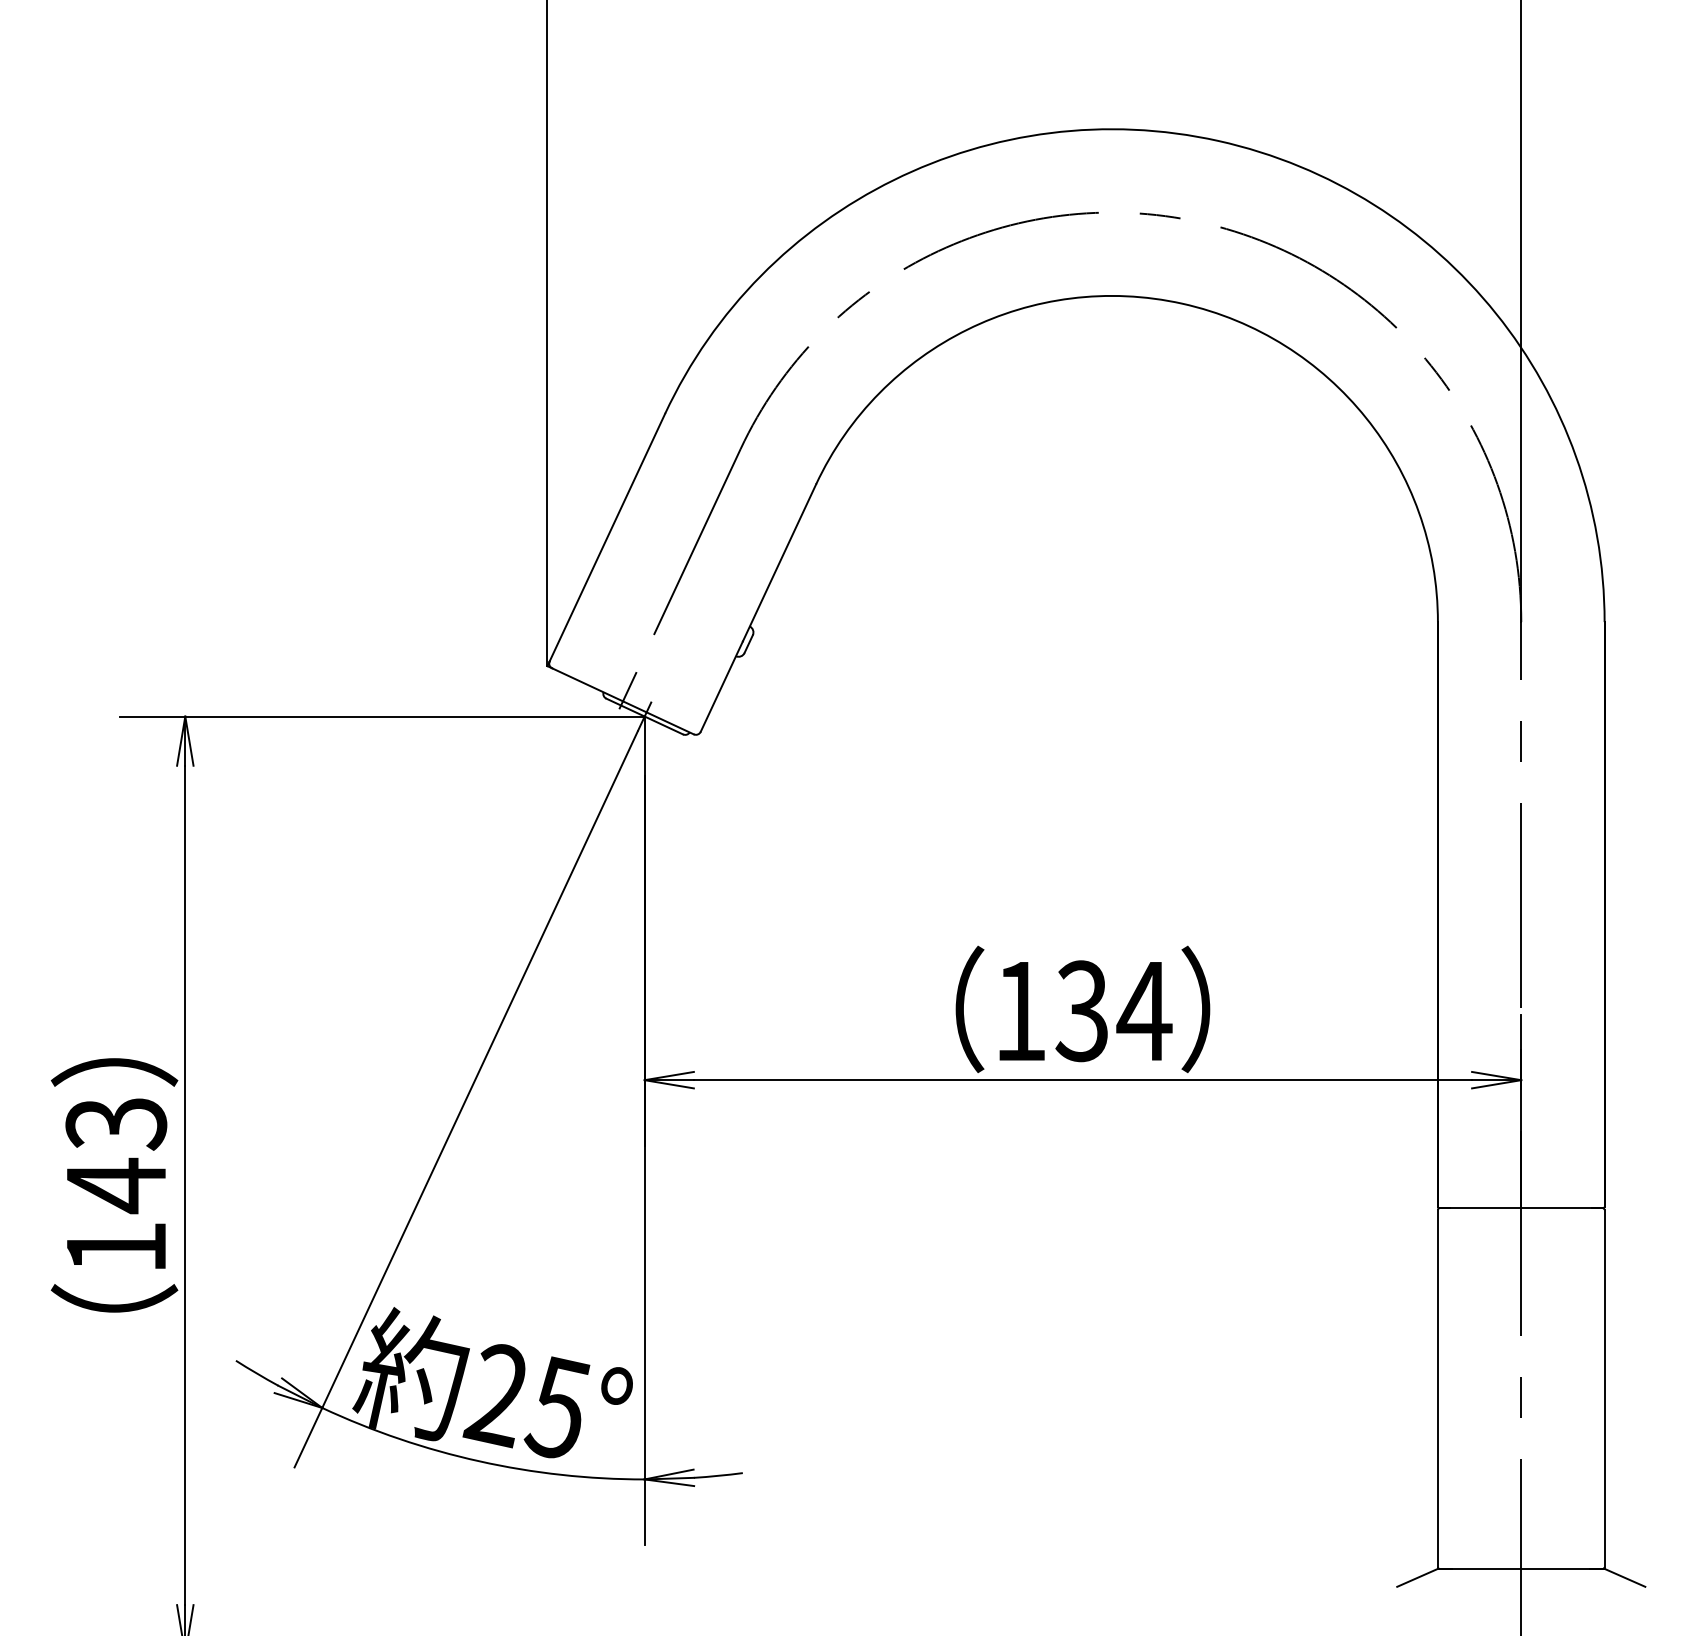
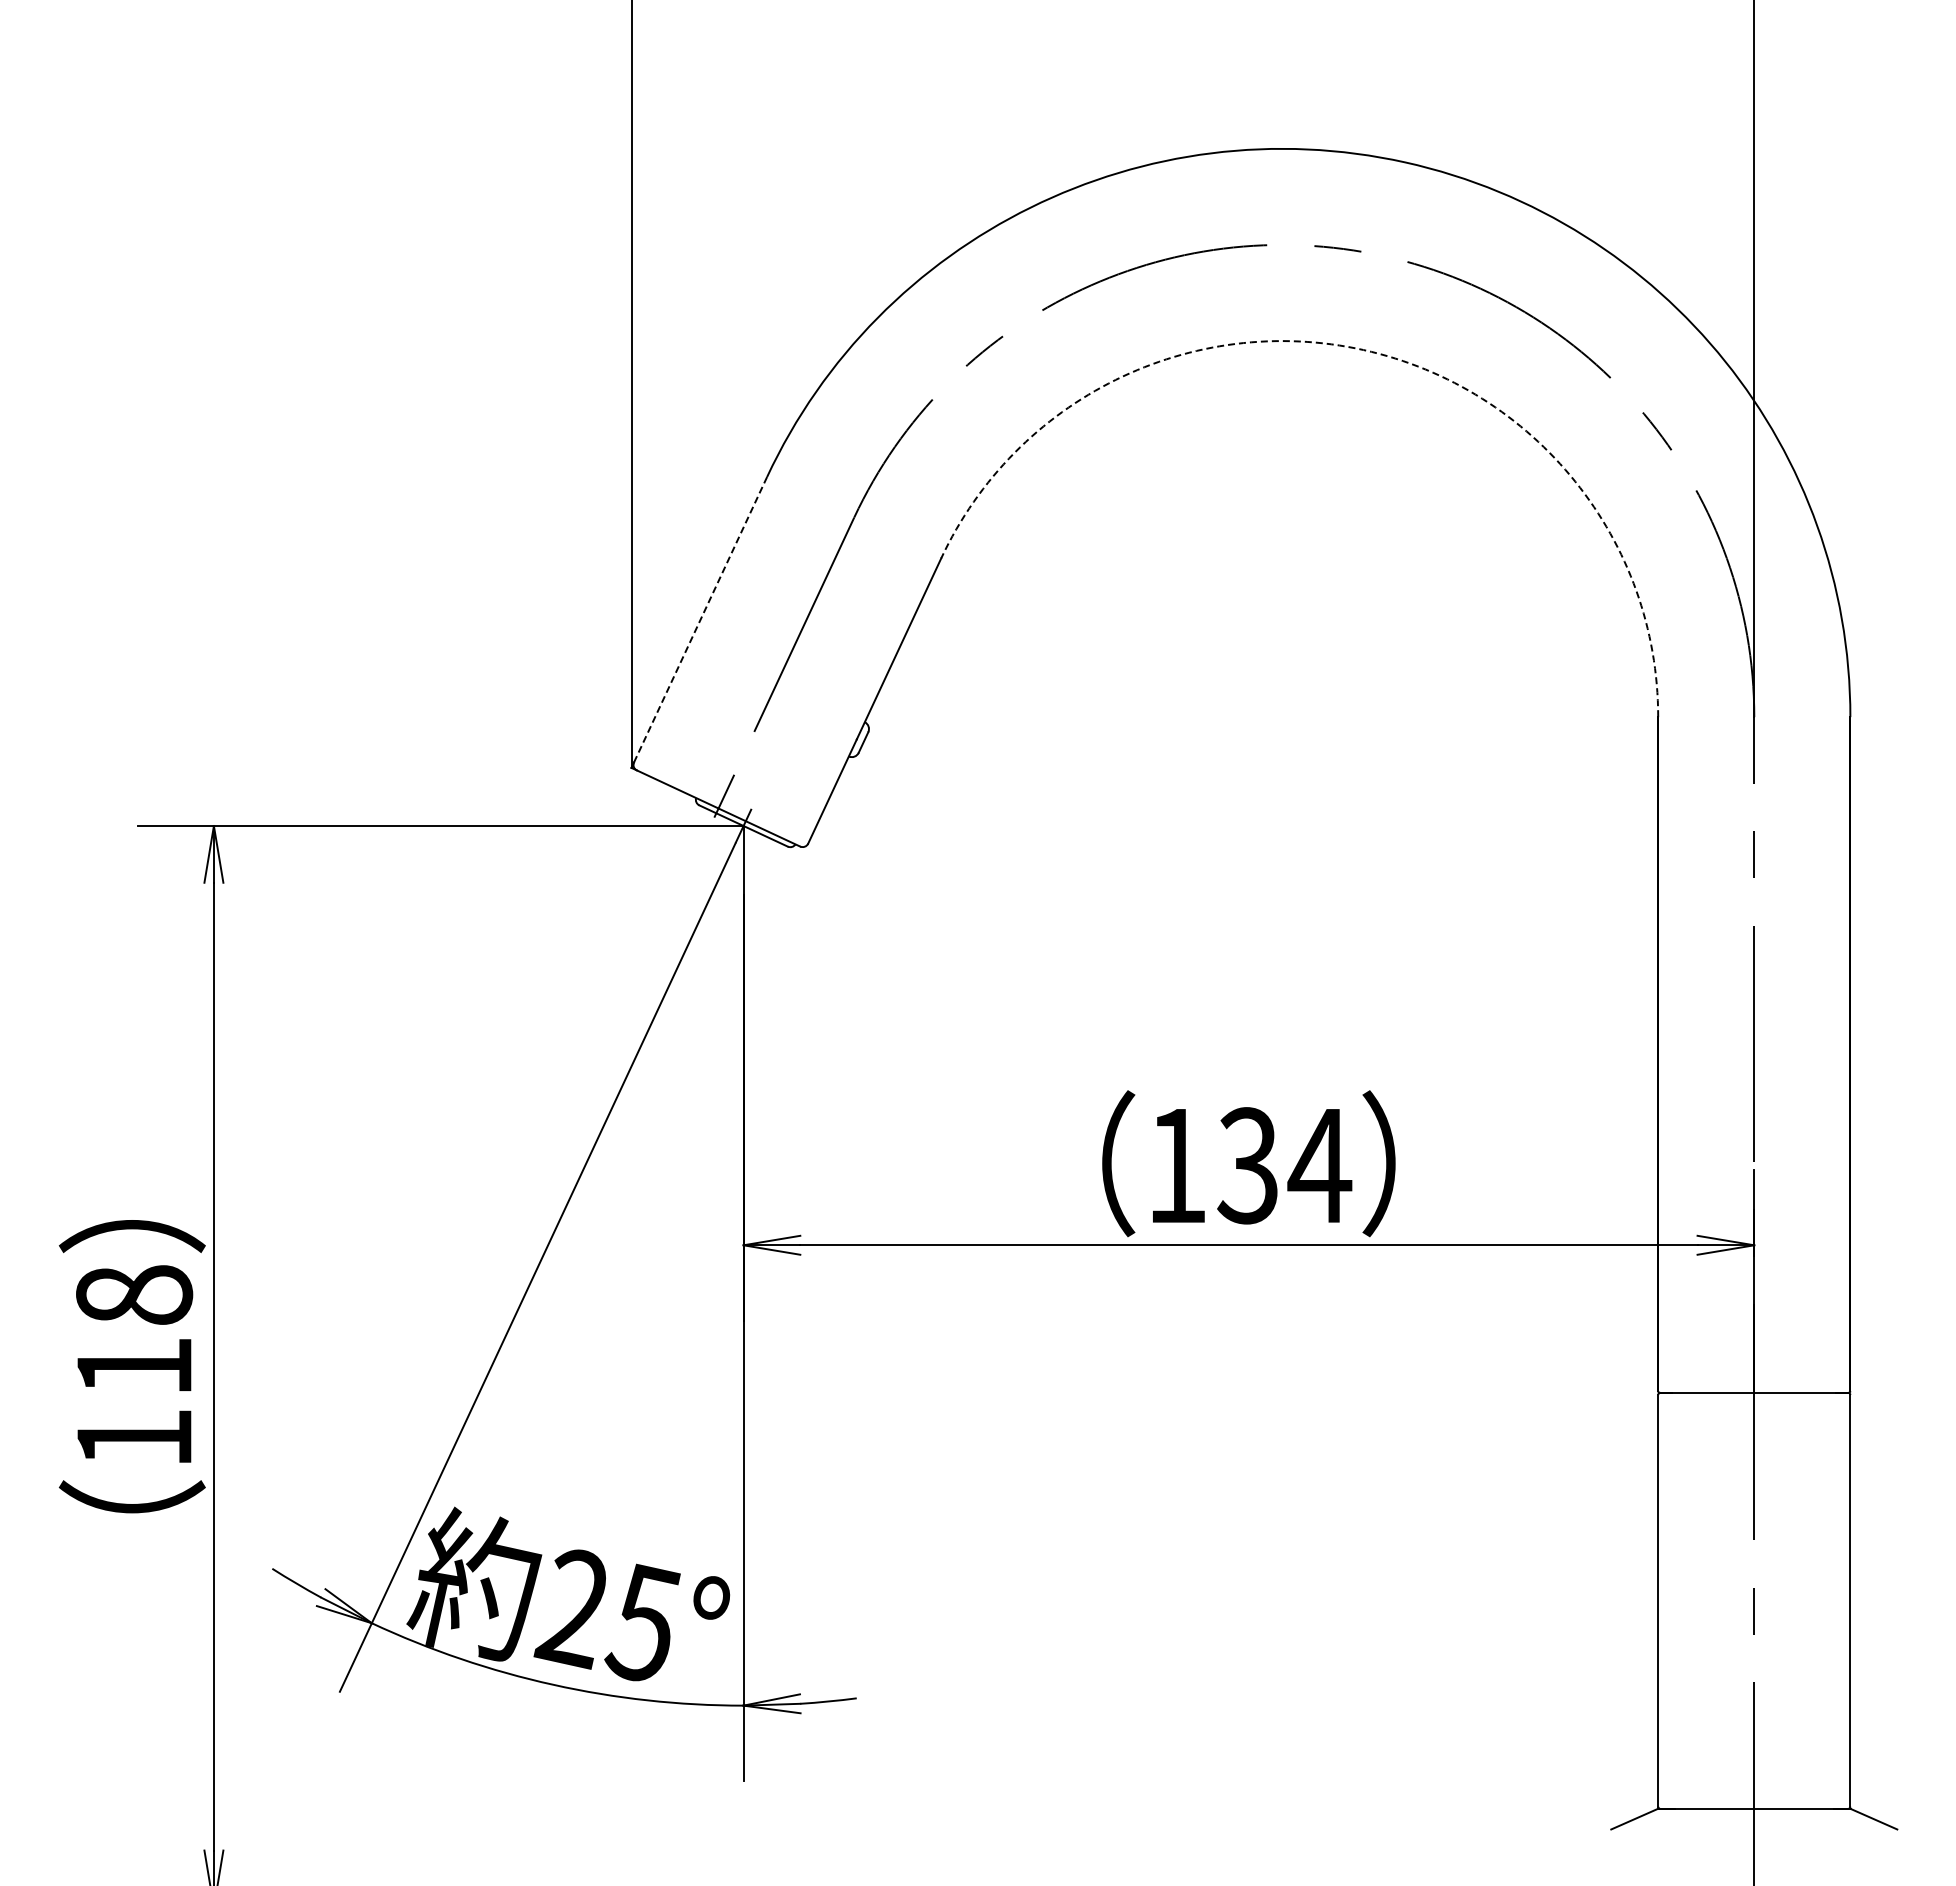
arc: (1182, 304) -> (1363, 350), solid -> dashed
line: (607, 538) -> (700, 620), solid -> dashed
text: (116, 1155) -> (134, 1332), 143 -> 118

